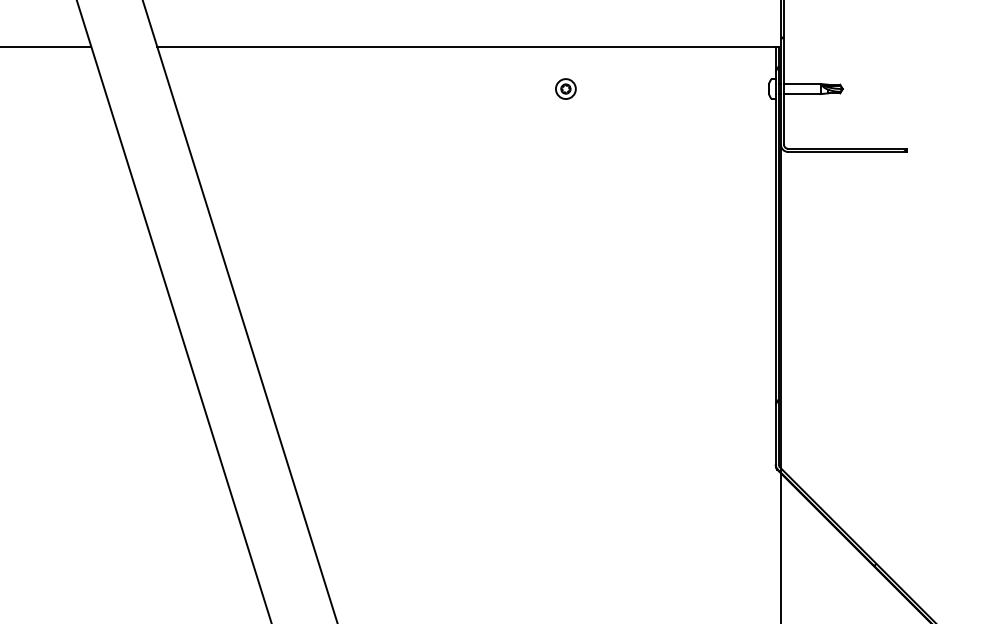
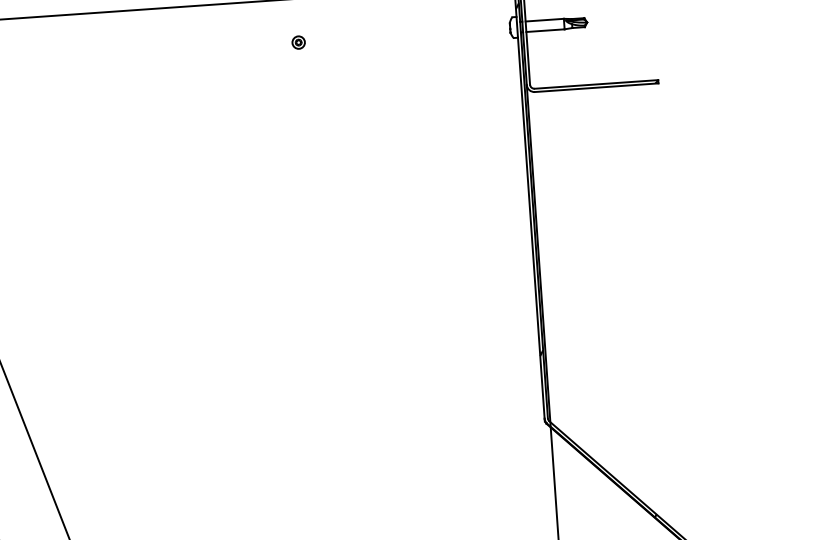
part: (565, 88) -> (298, 42), size x0.6

